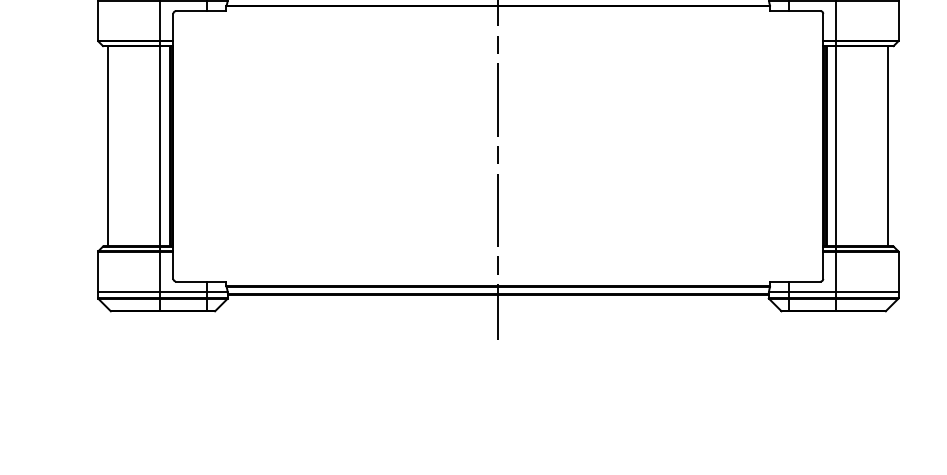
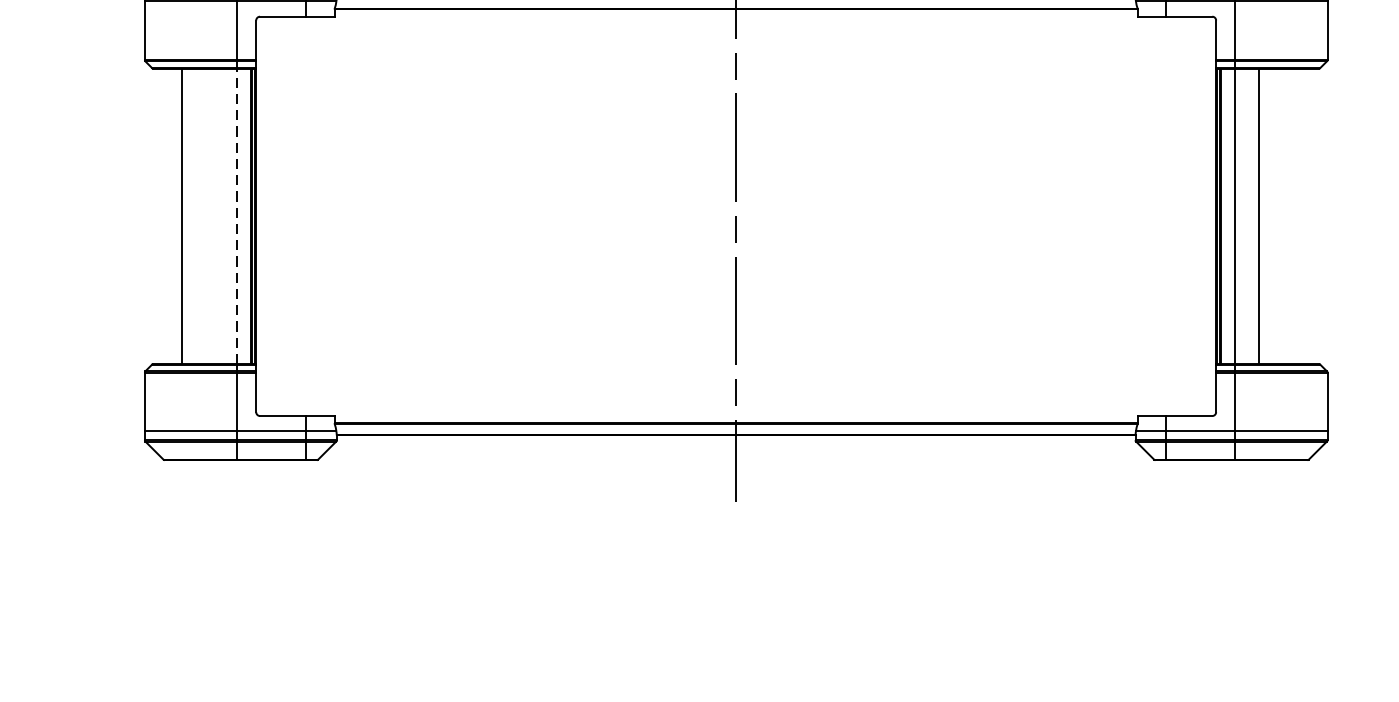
line: (160, 145) -> (237, 215), solid -> dashed
line: (108, 146) -> (182, 216), moved
line: (888, 146) -> (1259, 216), moved

